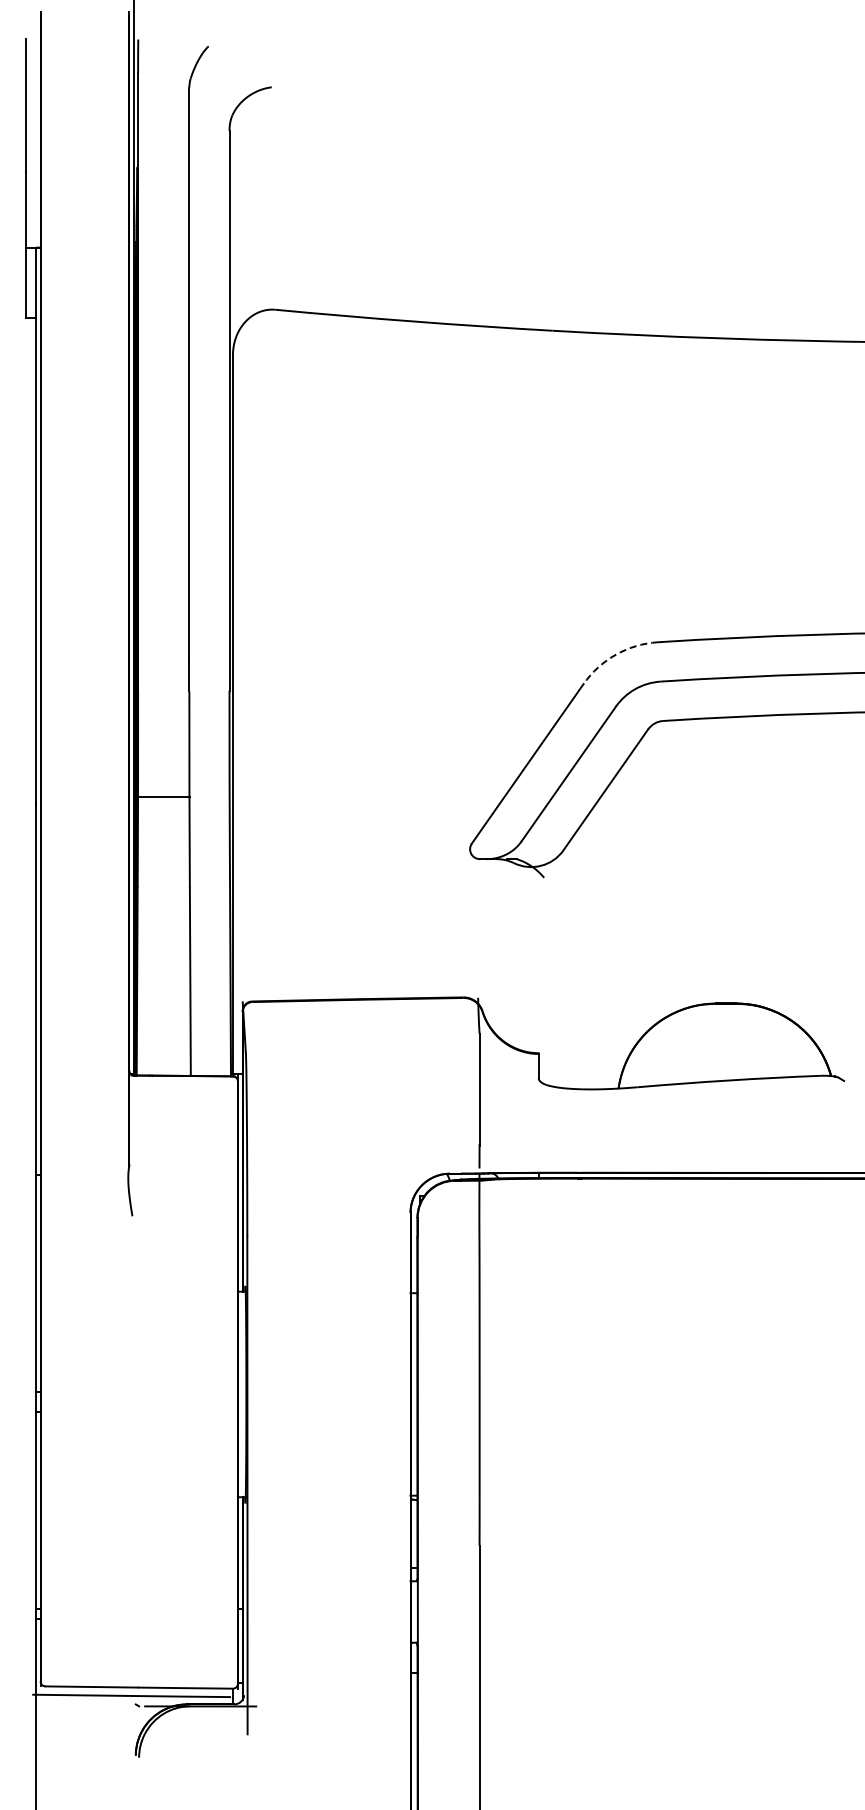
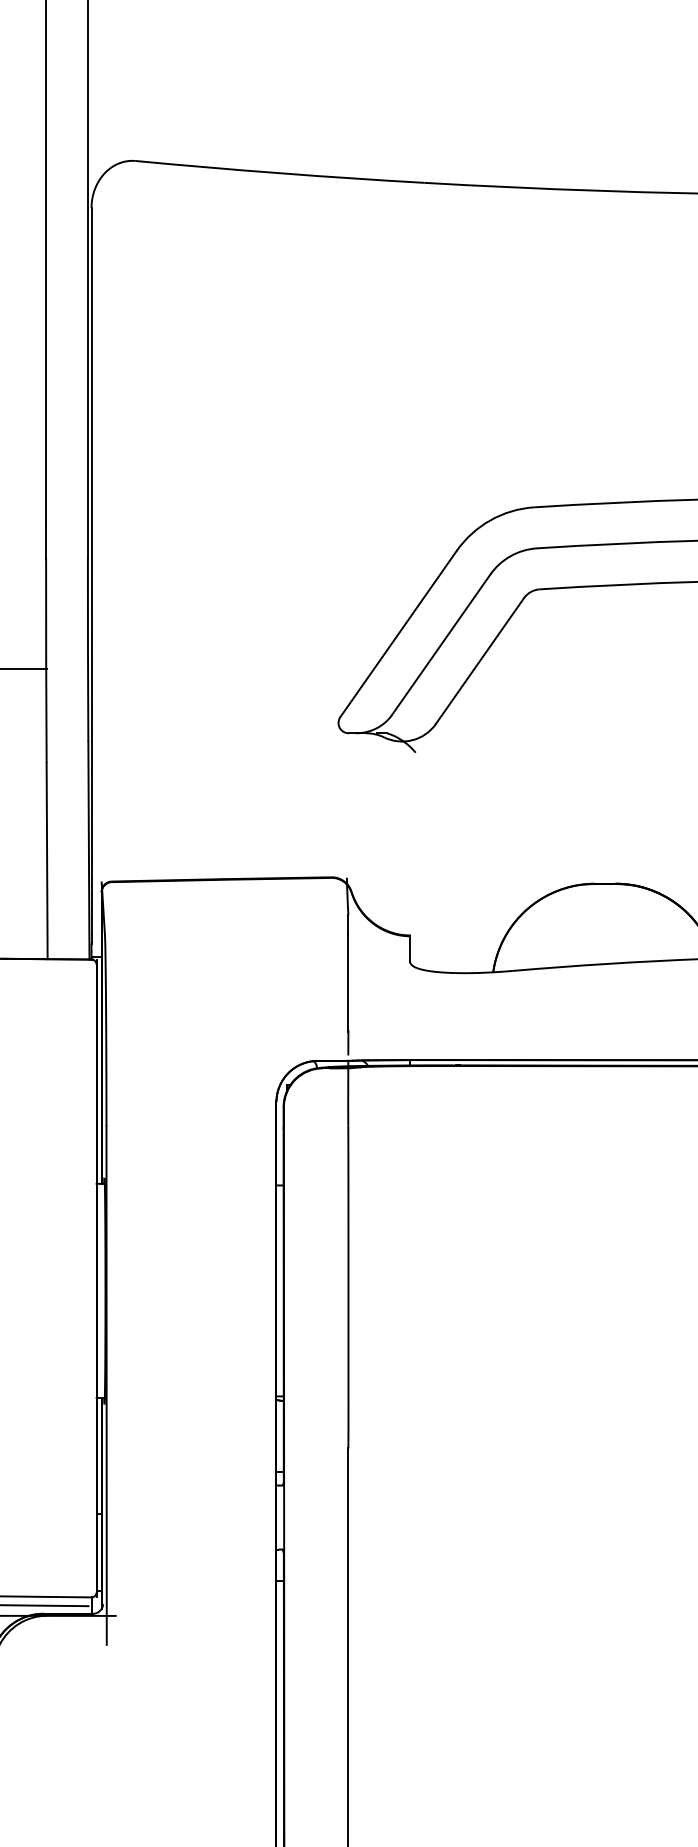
arc: (616, 654) -> (491, 520), dashed -> solid

